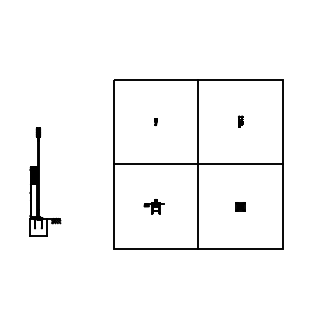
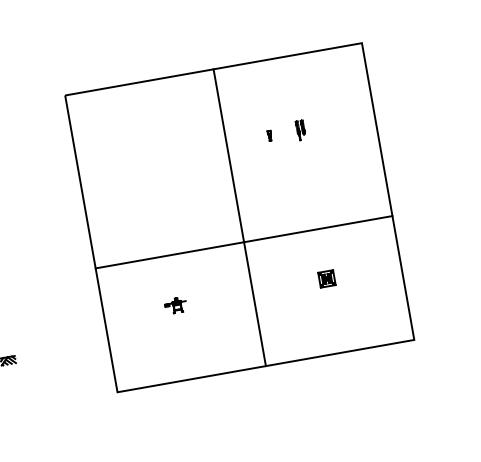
part: (155, 121) -> (268, 134), moved
line: (197, 164) -> (242, 242), moved
part: (153, 206) -> (174, 305), size x0.6

